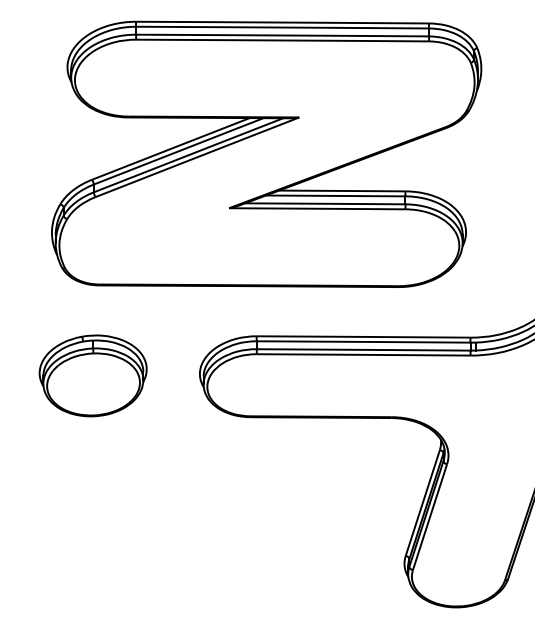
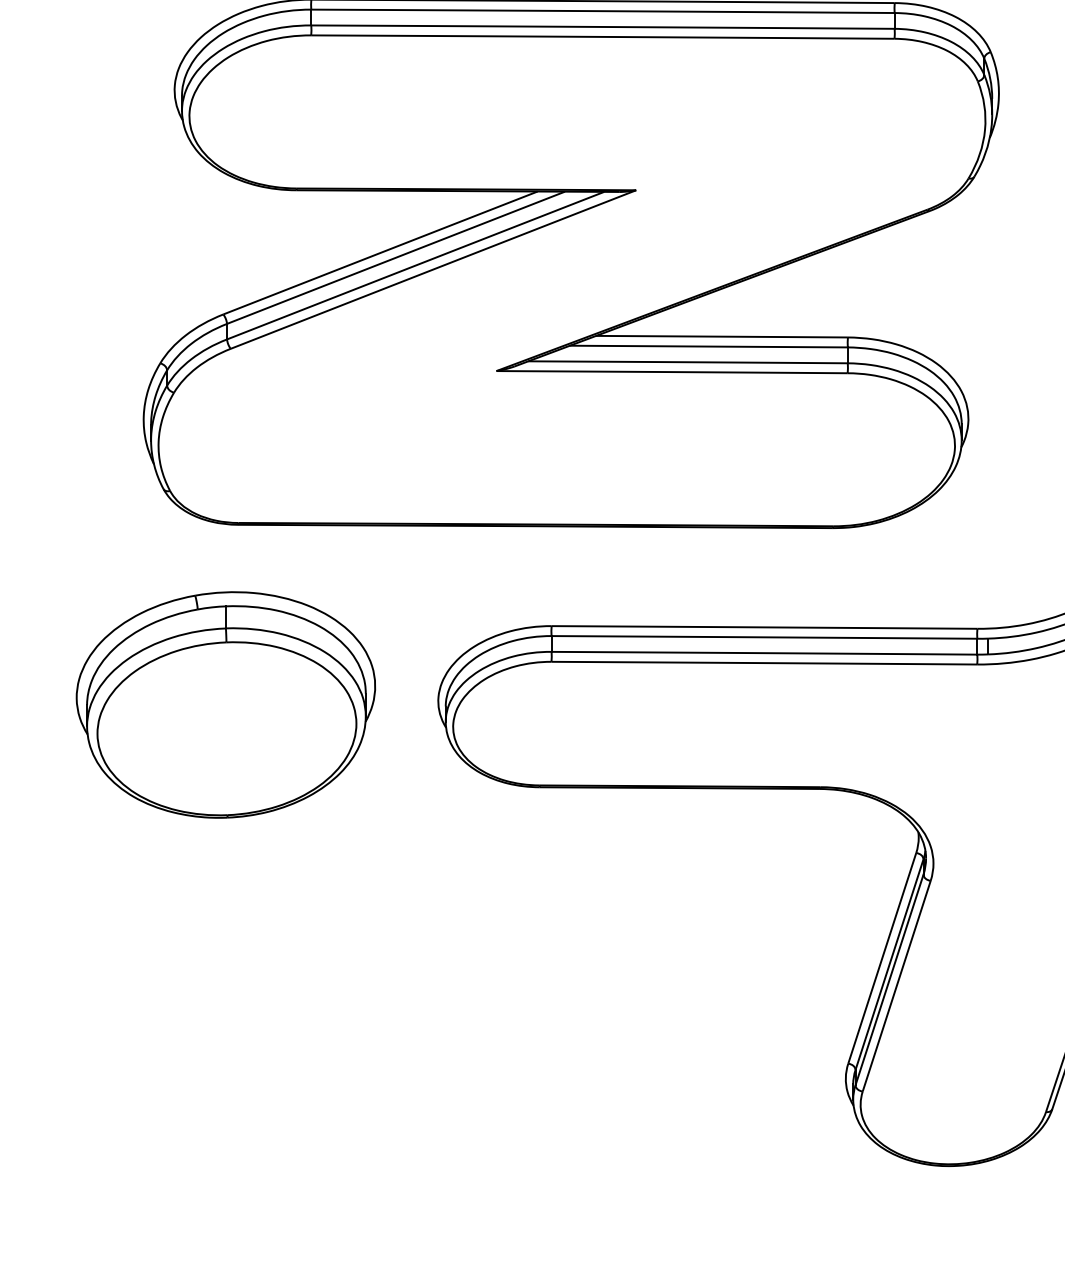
part: (92, 375) -> (224, 704), size x1.4

